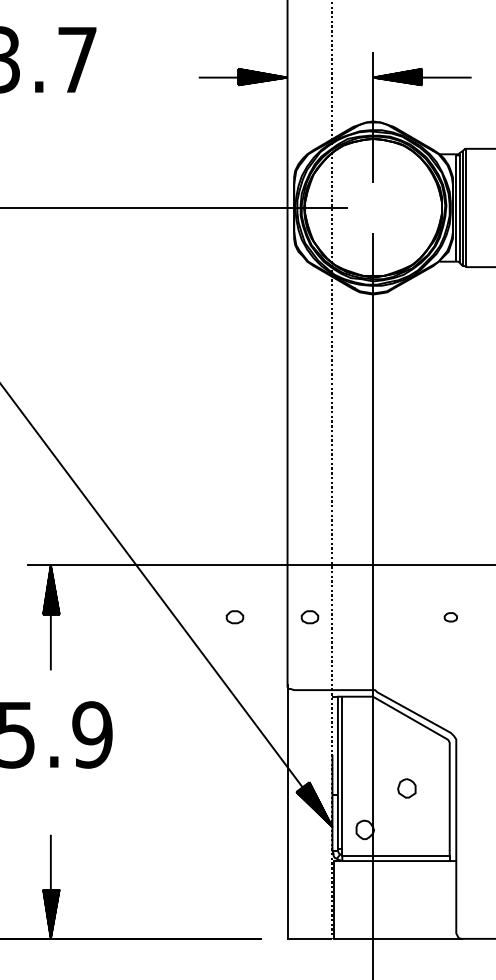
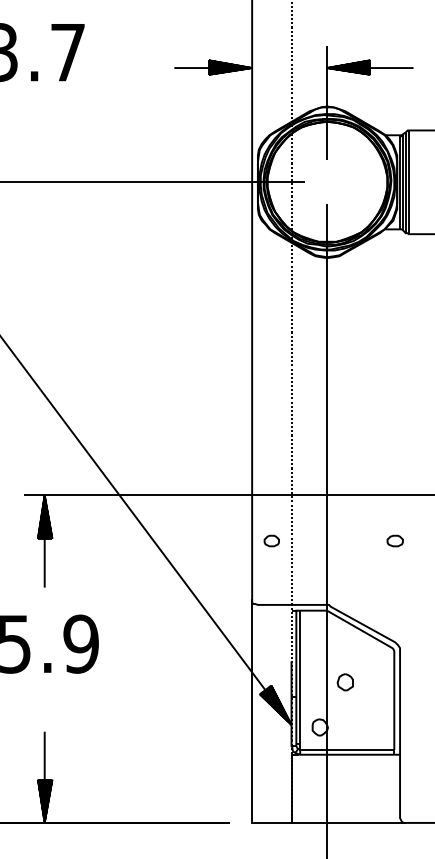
part: (234, 617) -> (205, 541), removed
part: (450, 617) -> (394, 541), size x1.43
part: (406, 788) -> (345, 682), moved

